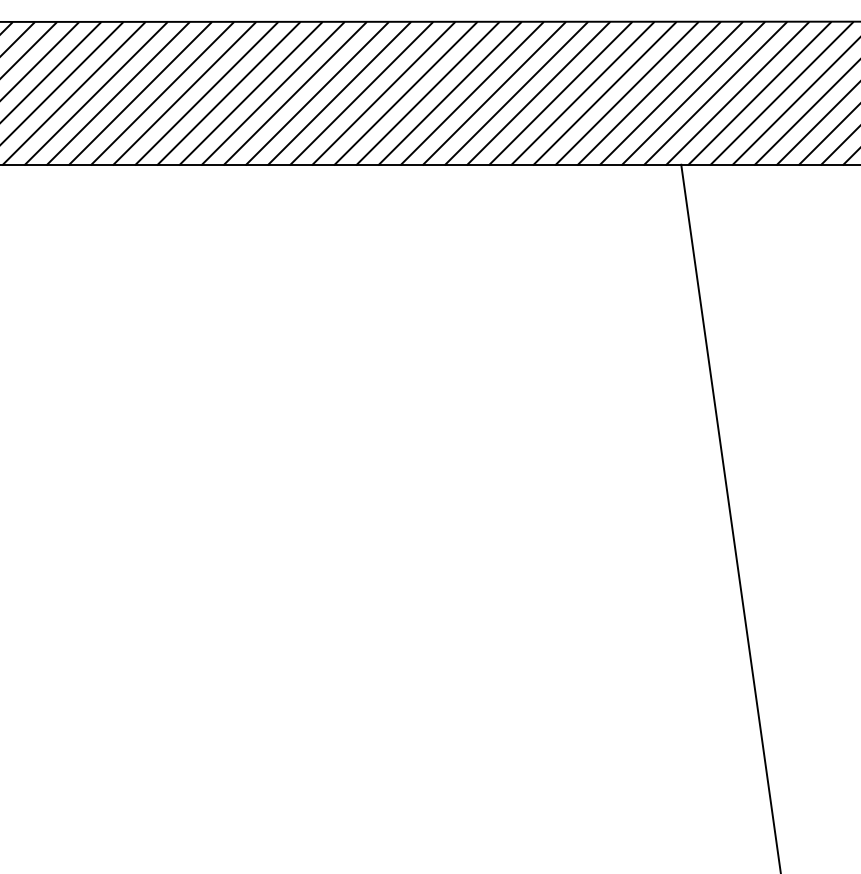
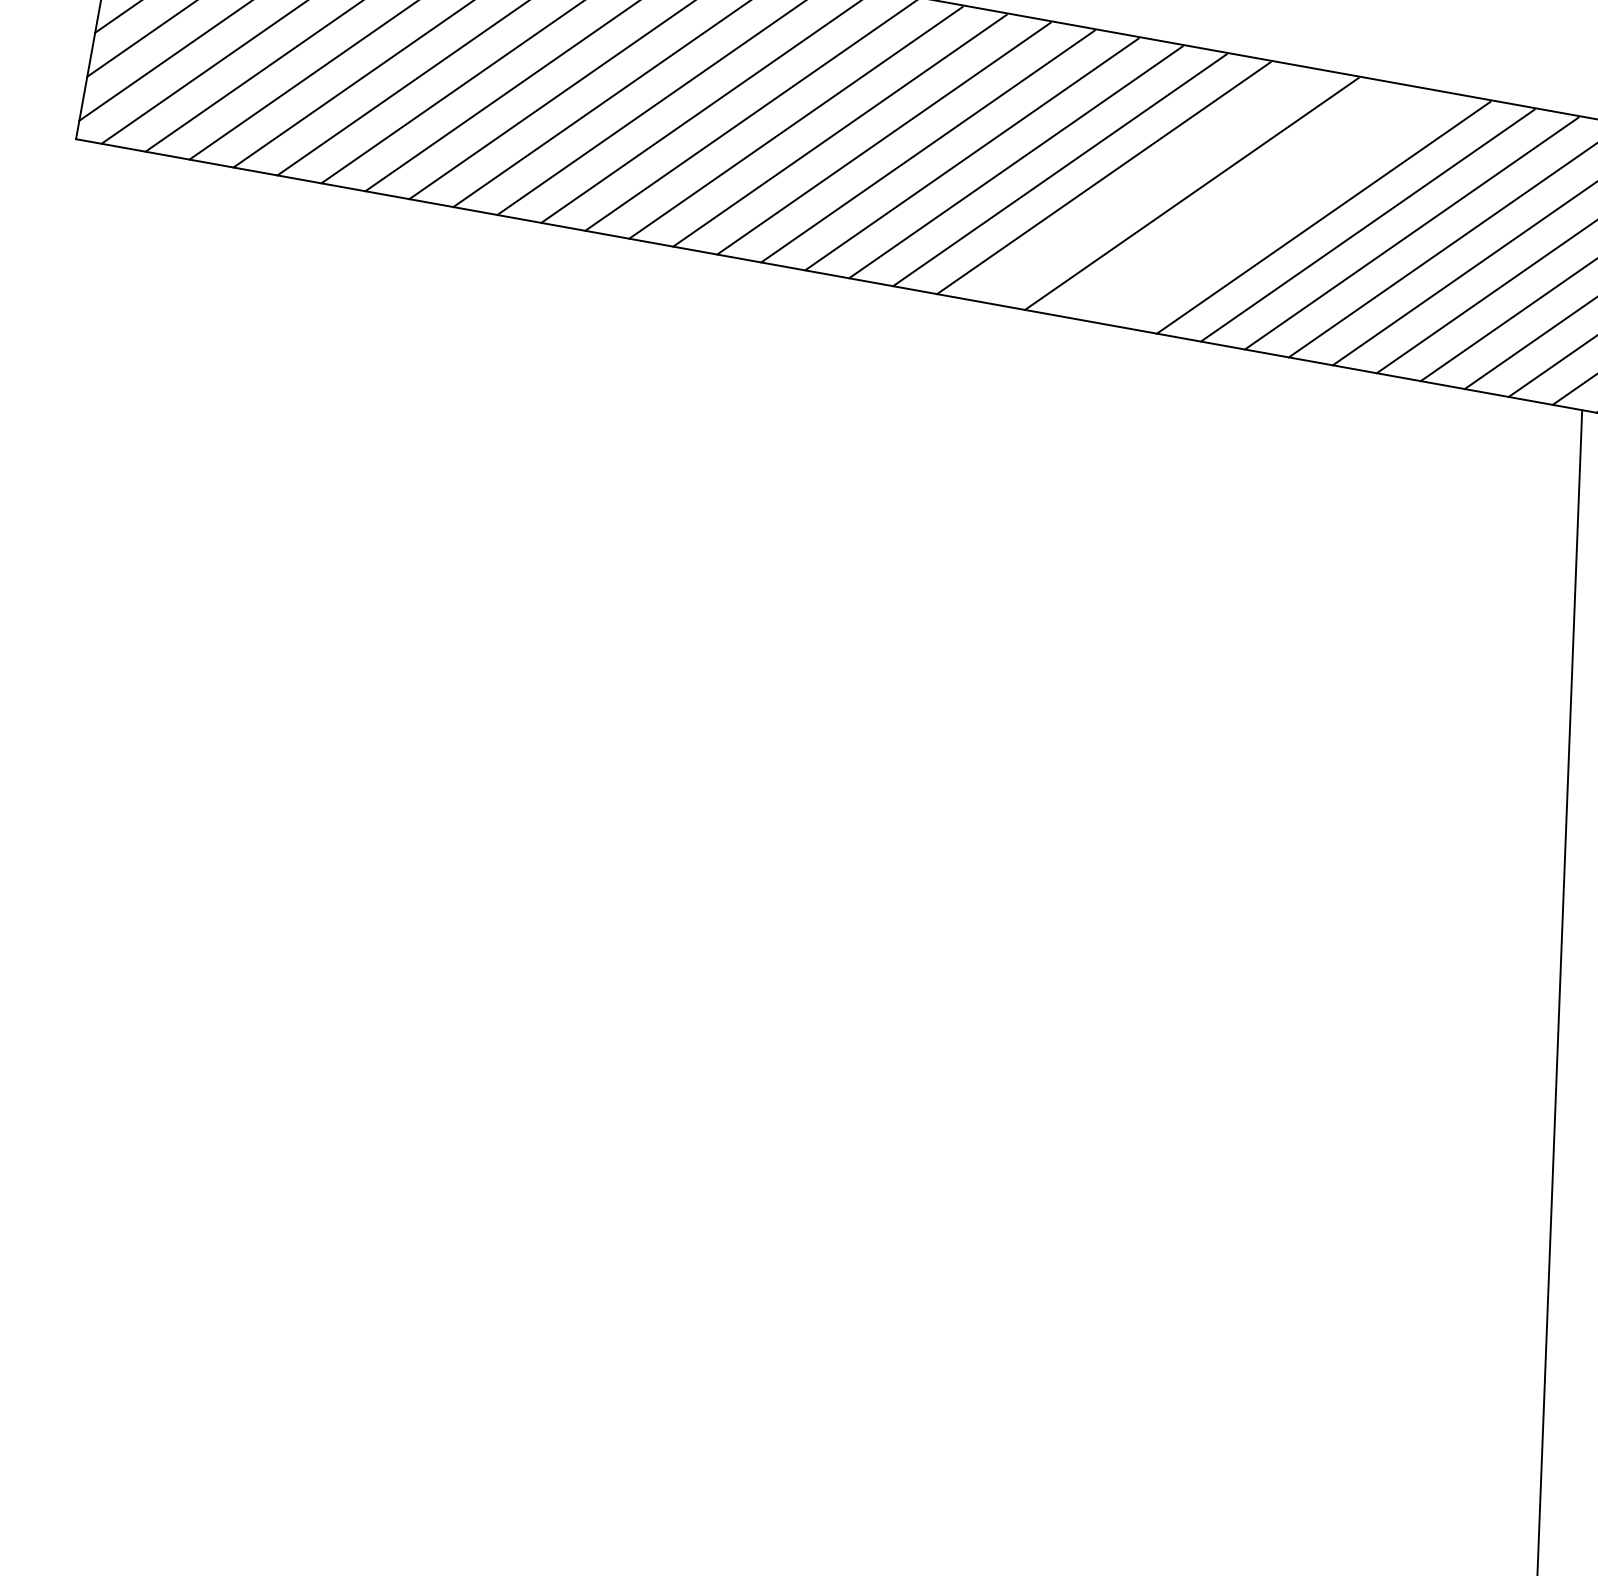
line: (449, 93) -> (1146, 185), removed
line: (494, 93) -> (1236, 201), removed
line: (516, 93) -> (1280, 209), removed

